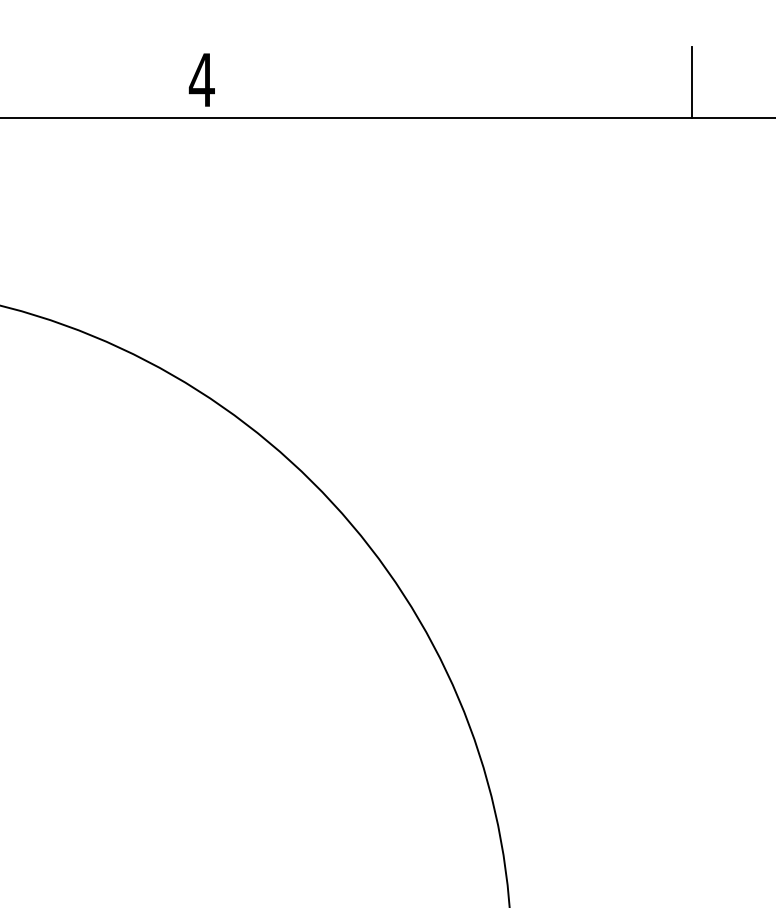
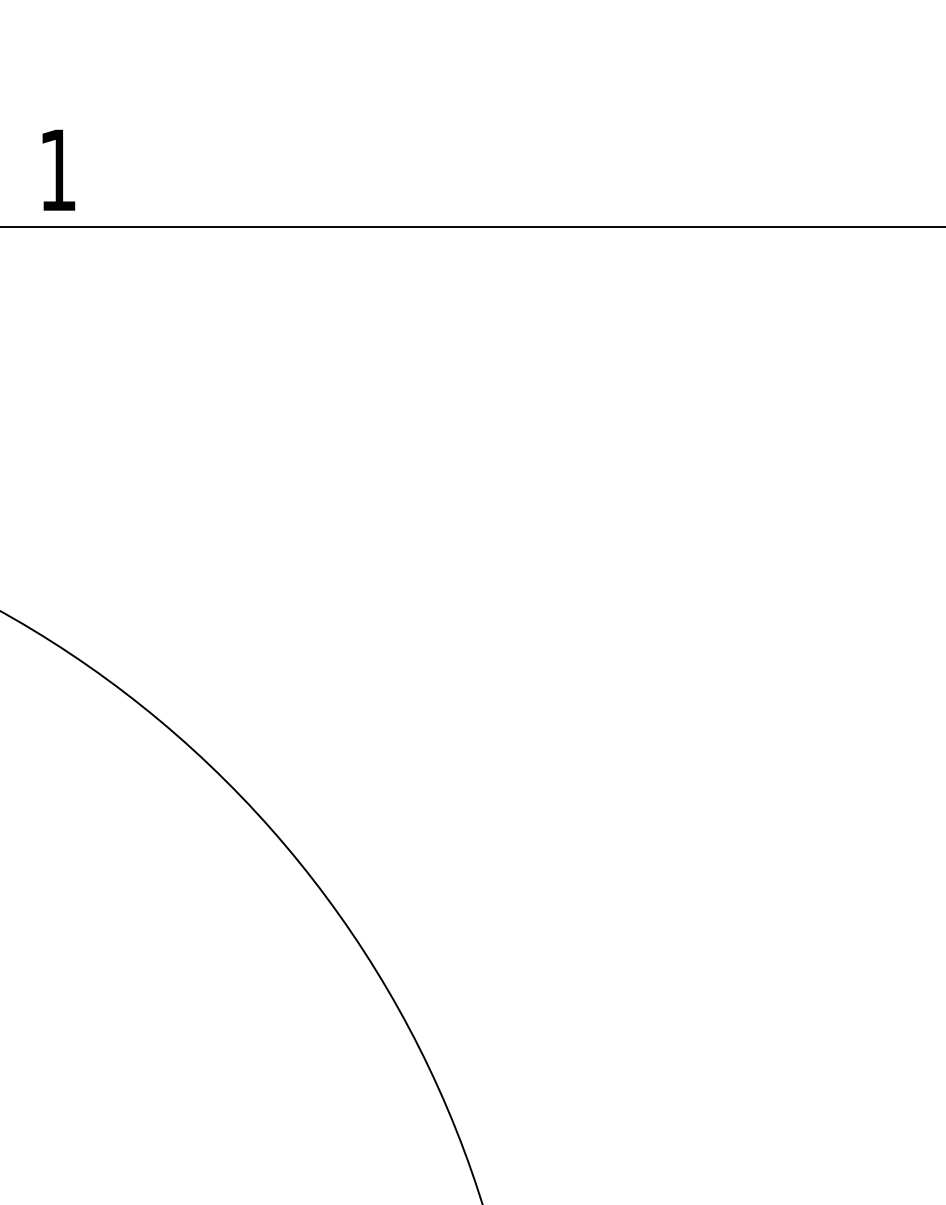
text: (201, 79) -> (57, 169), 4 -> 1
line: (692, 82) -> (803, 173), removed

